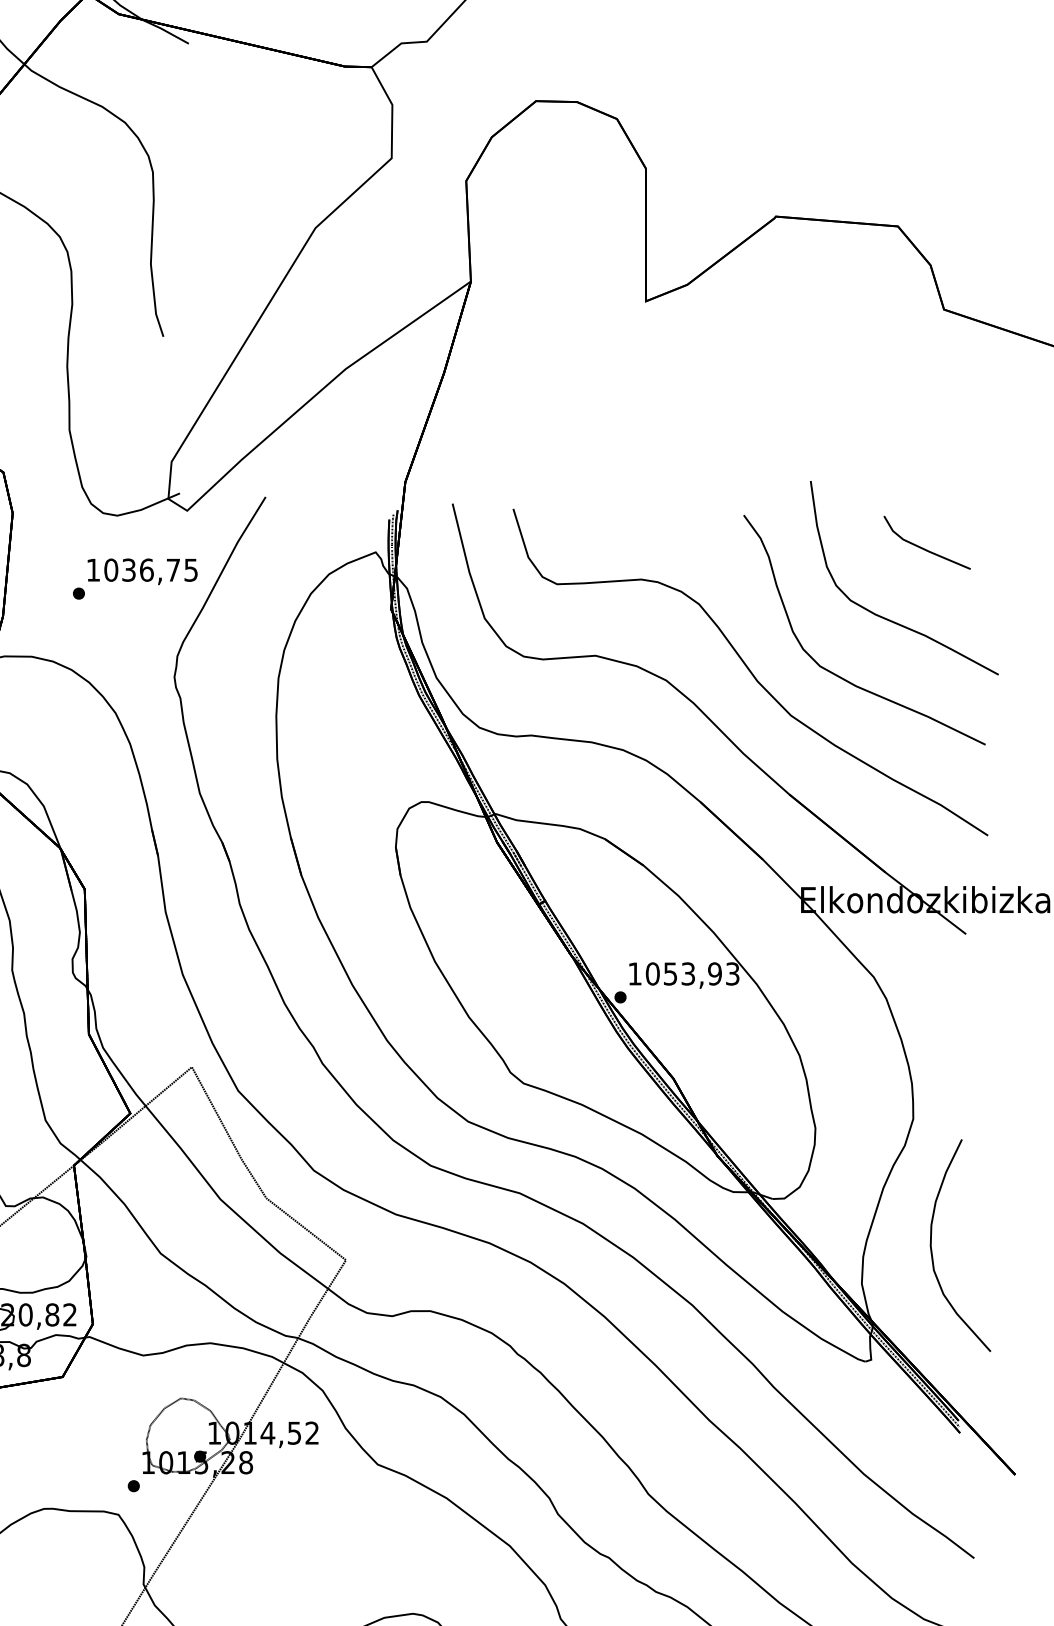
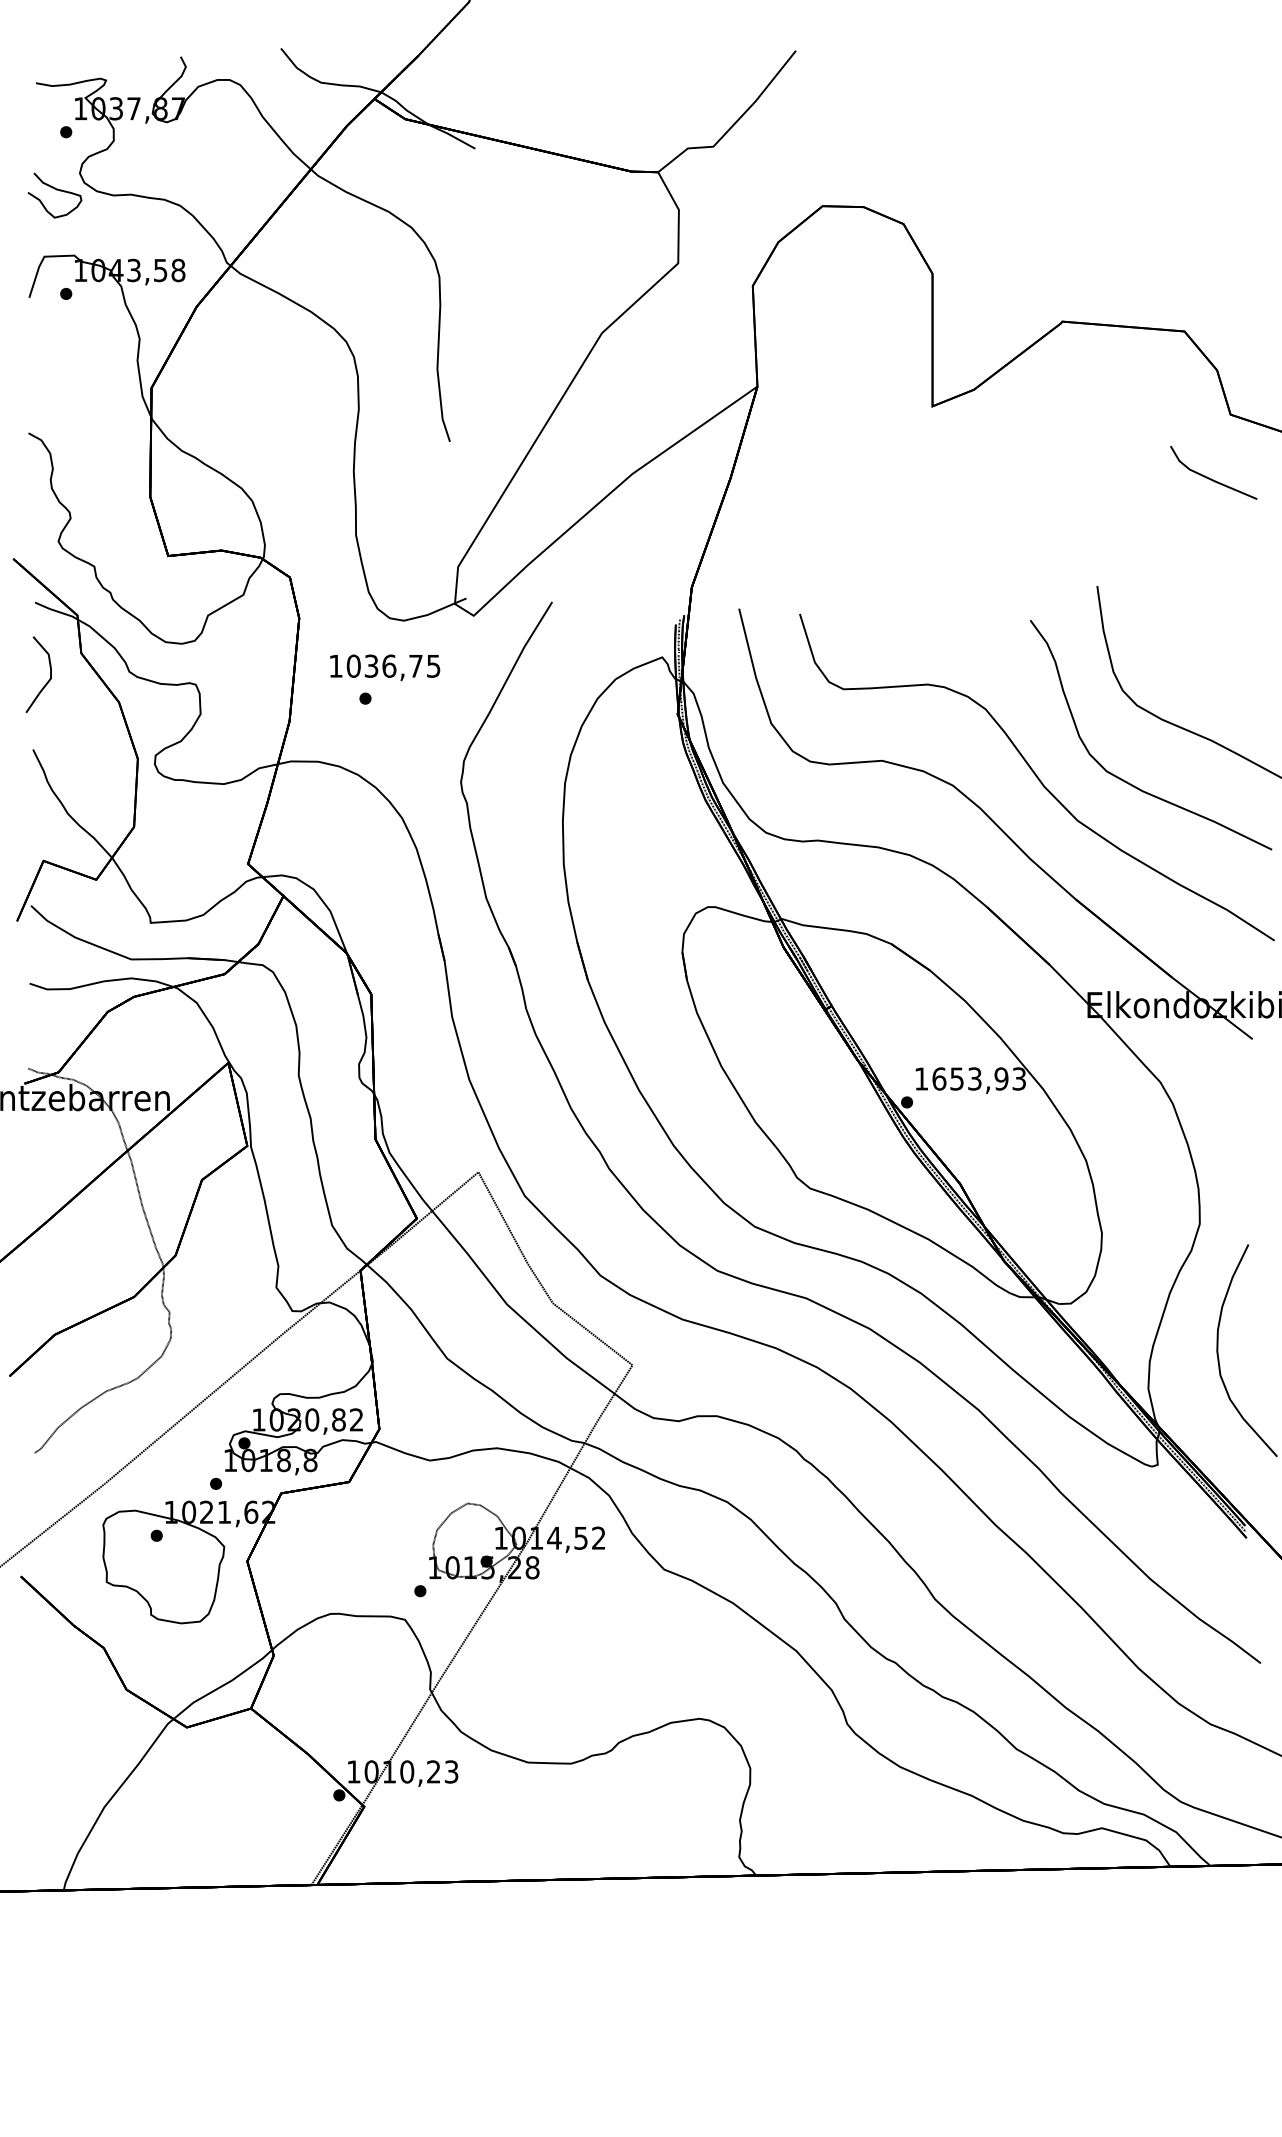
part: (924, 548) -> (1211, 478), moved
text: (142, 571) -> (385, 667), moved
text: (652, 973) -> (939, 1078), 1053,93 -> 1653,93

